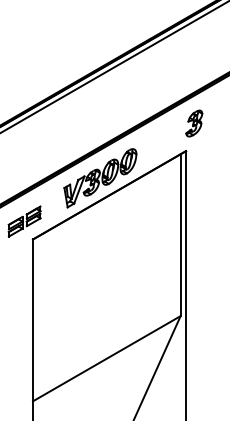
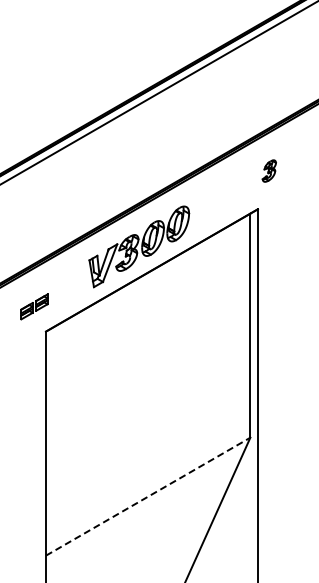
part: (194, 123) -> (269, 170), size x0.6
part: (24, 221) -> (34, 306), size x0.6
line: (107, 358) -> (148, 496), solid -> dashed

